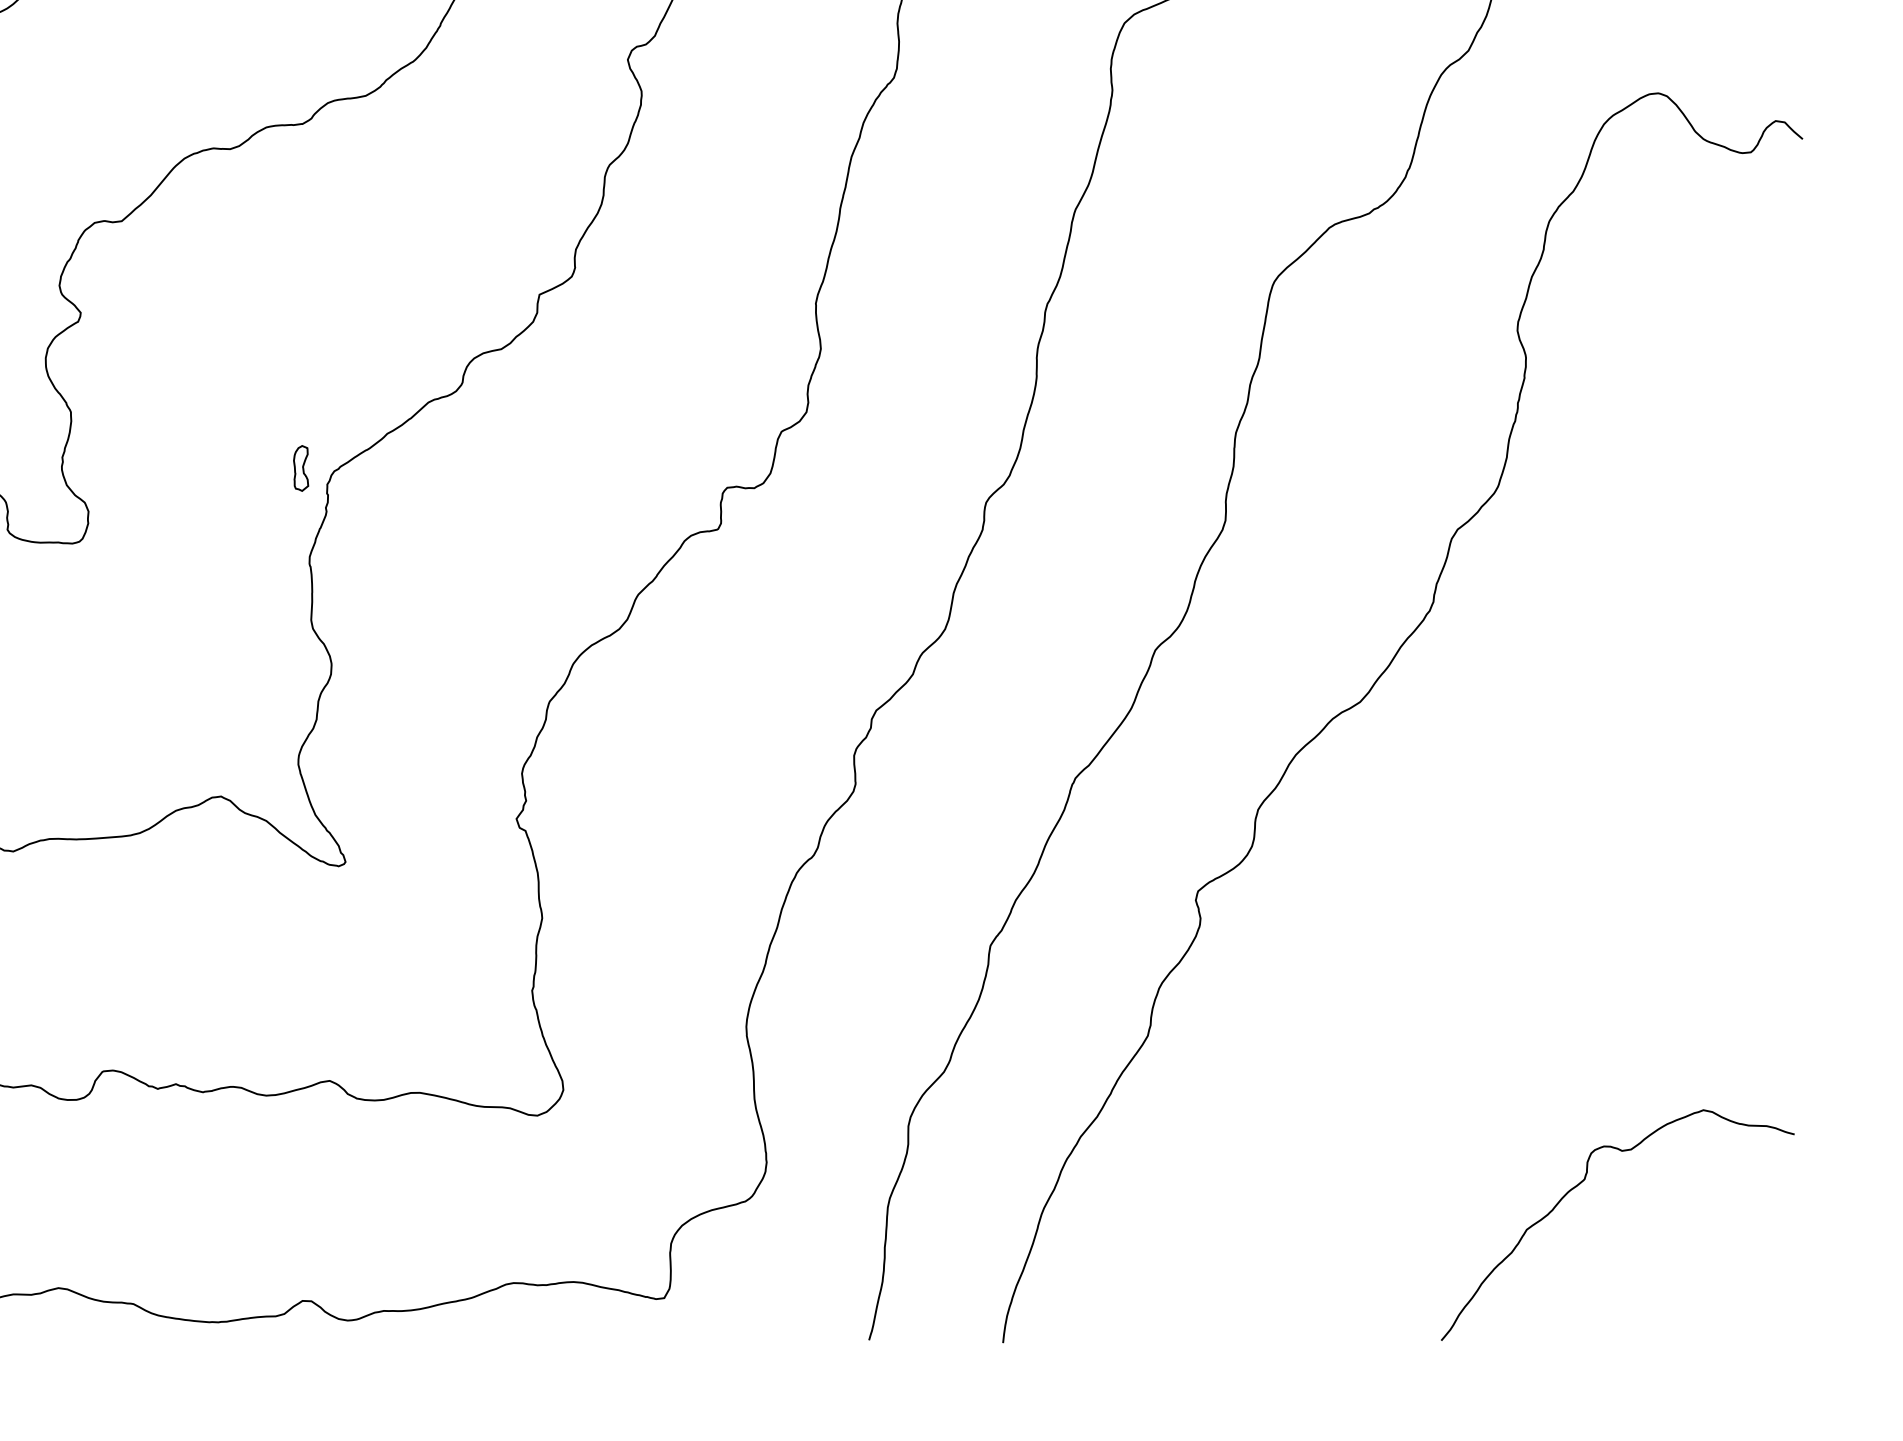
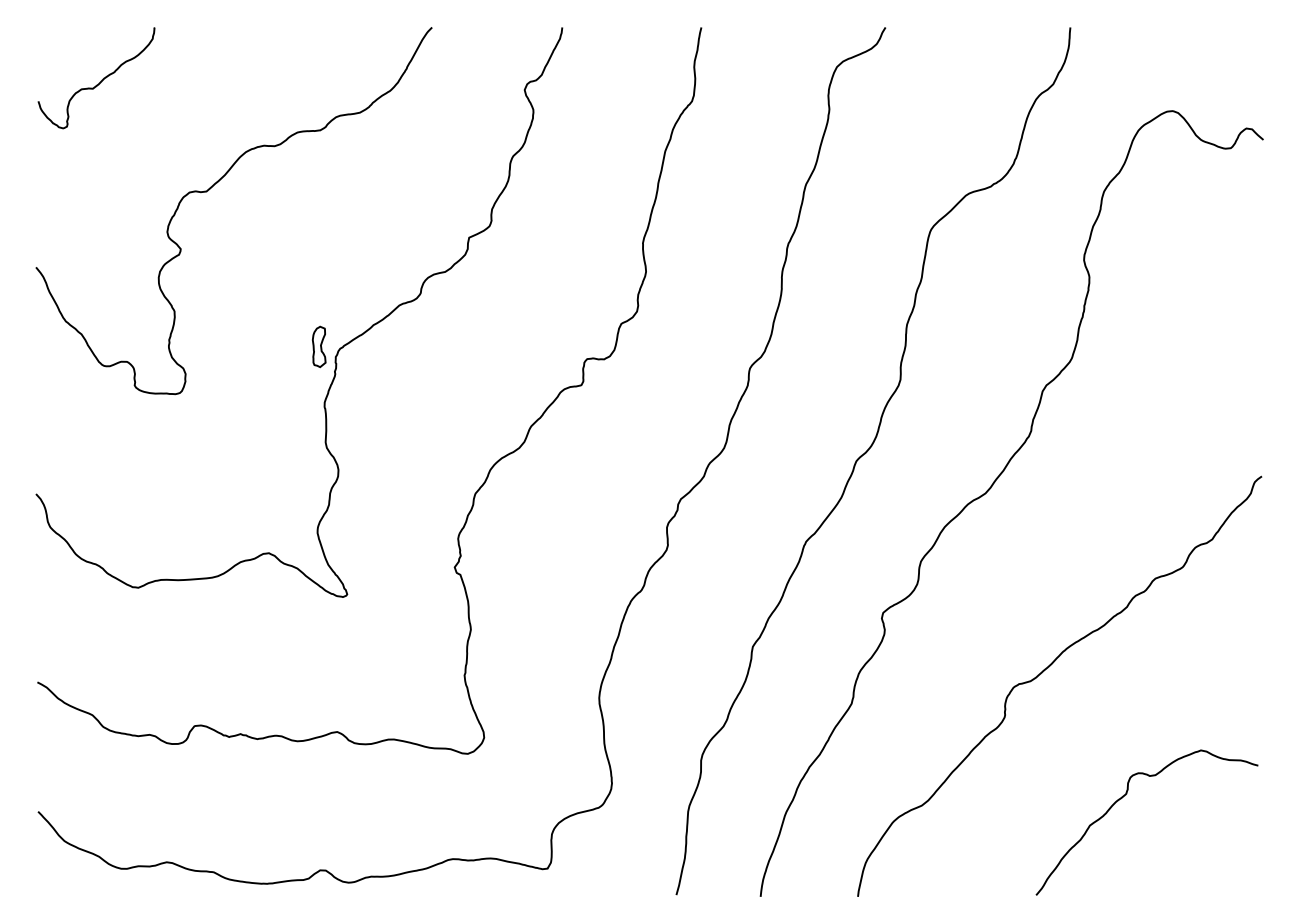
part: (301, 467) -> (319, 346), size x1.43
curve: (1460, 979) -> (1048, 668), added

